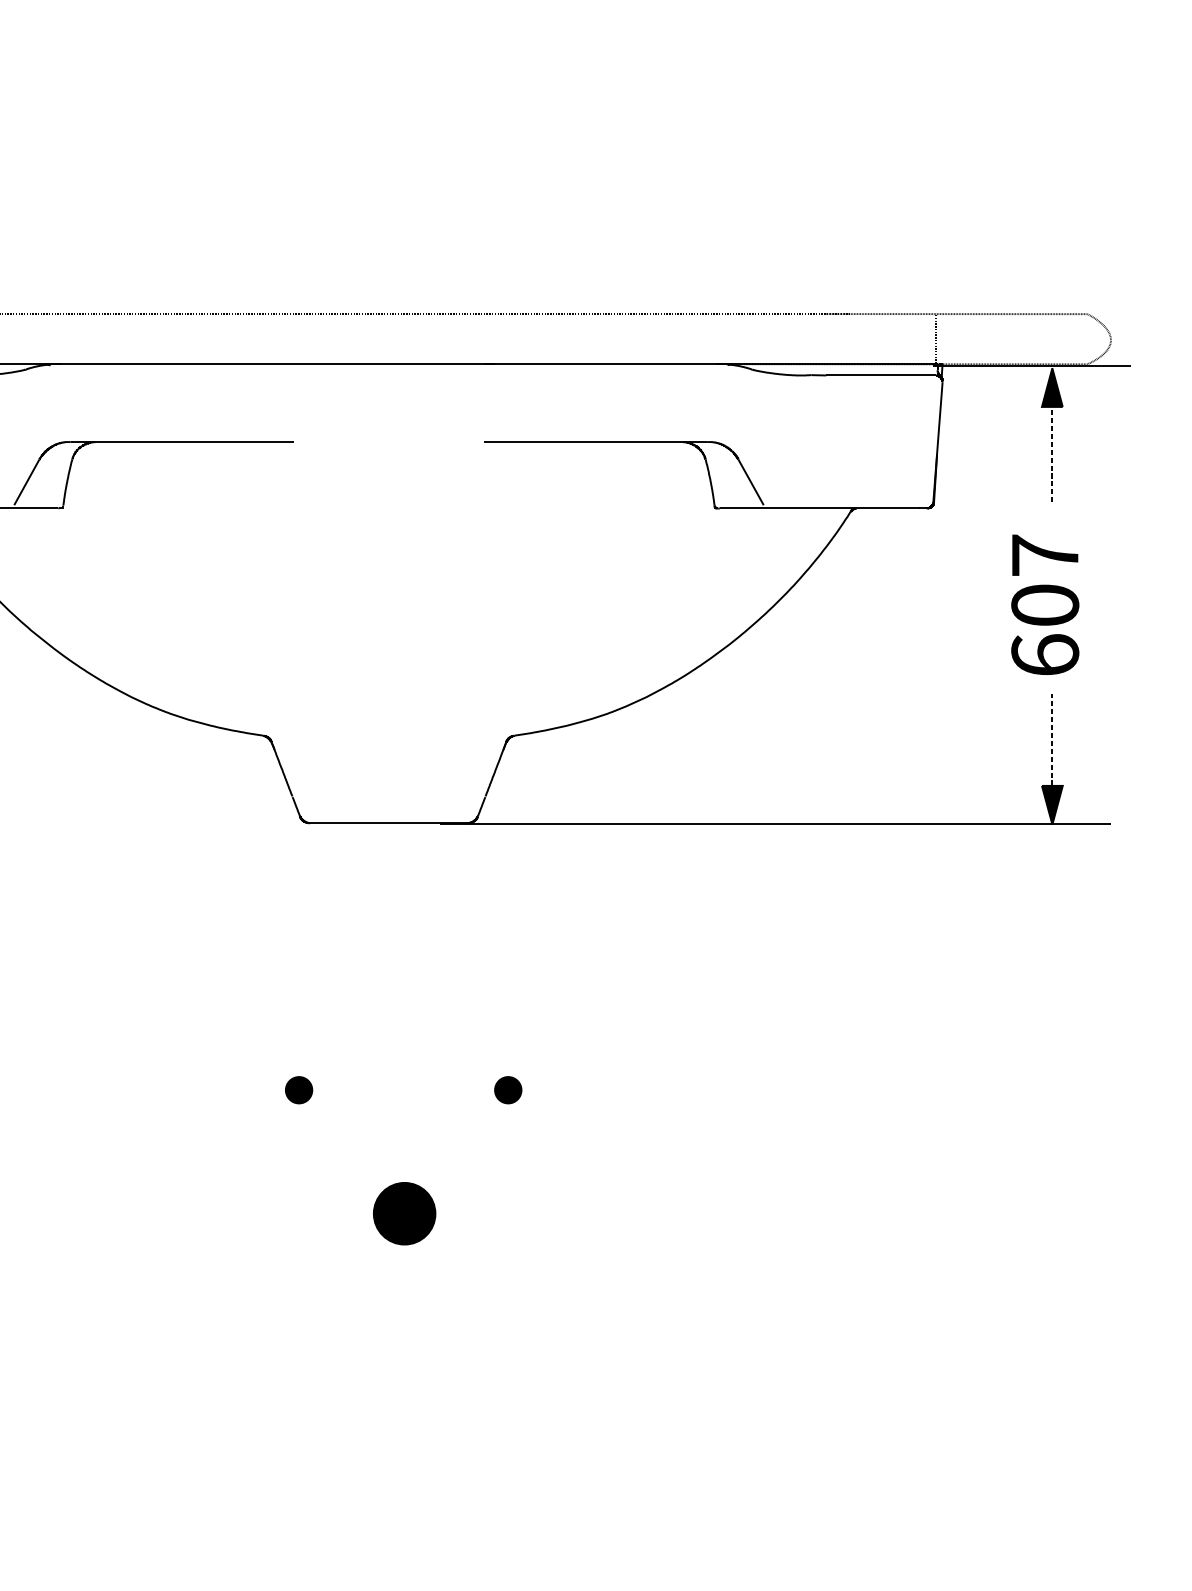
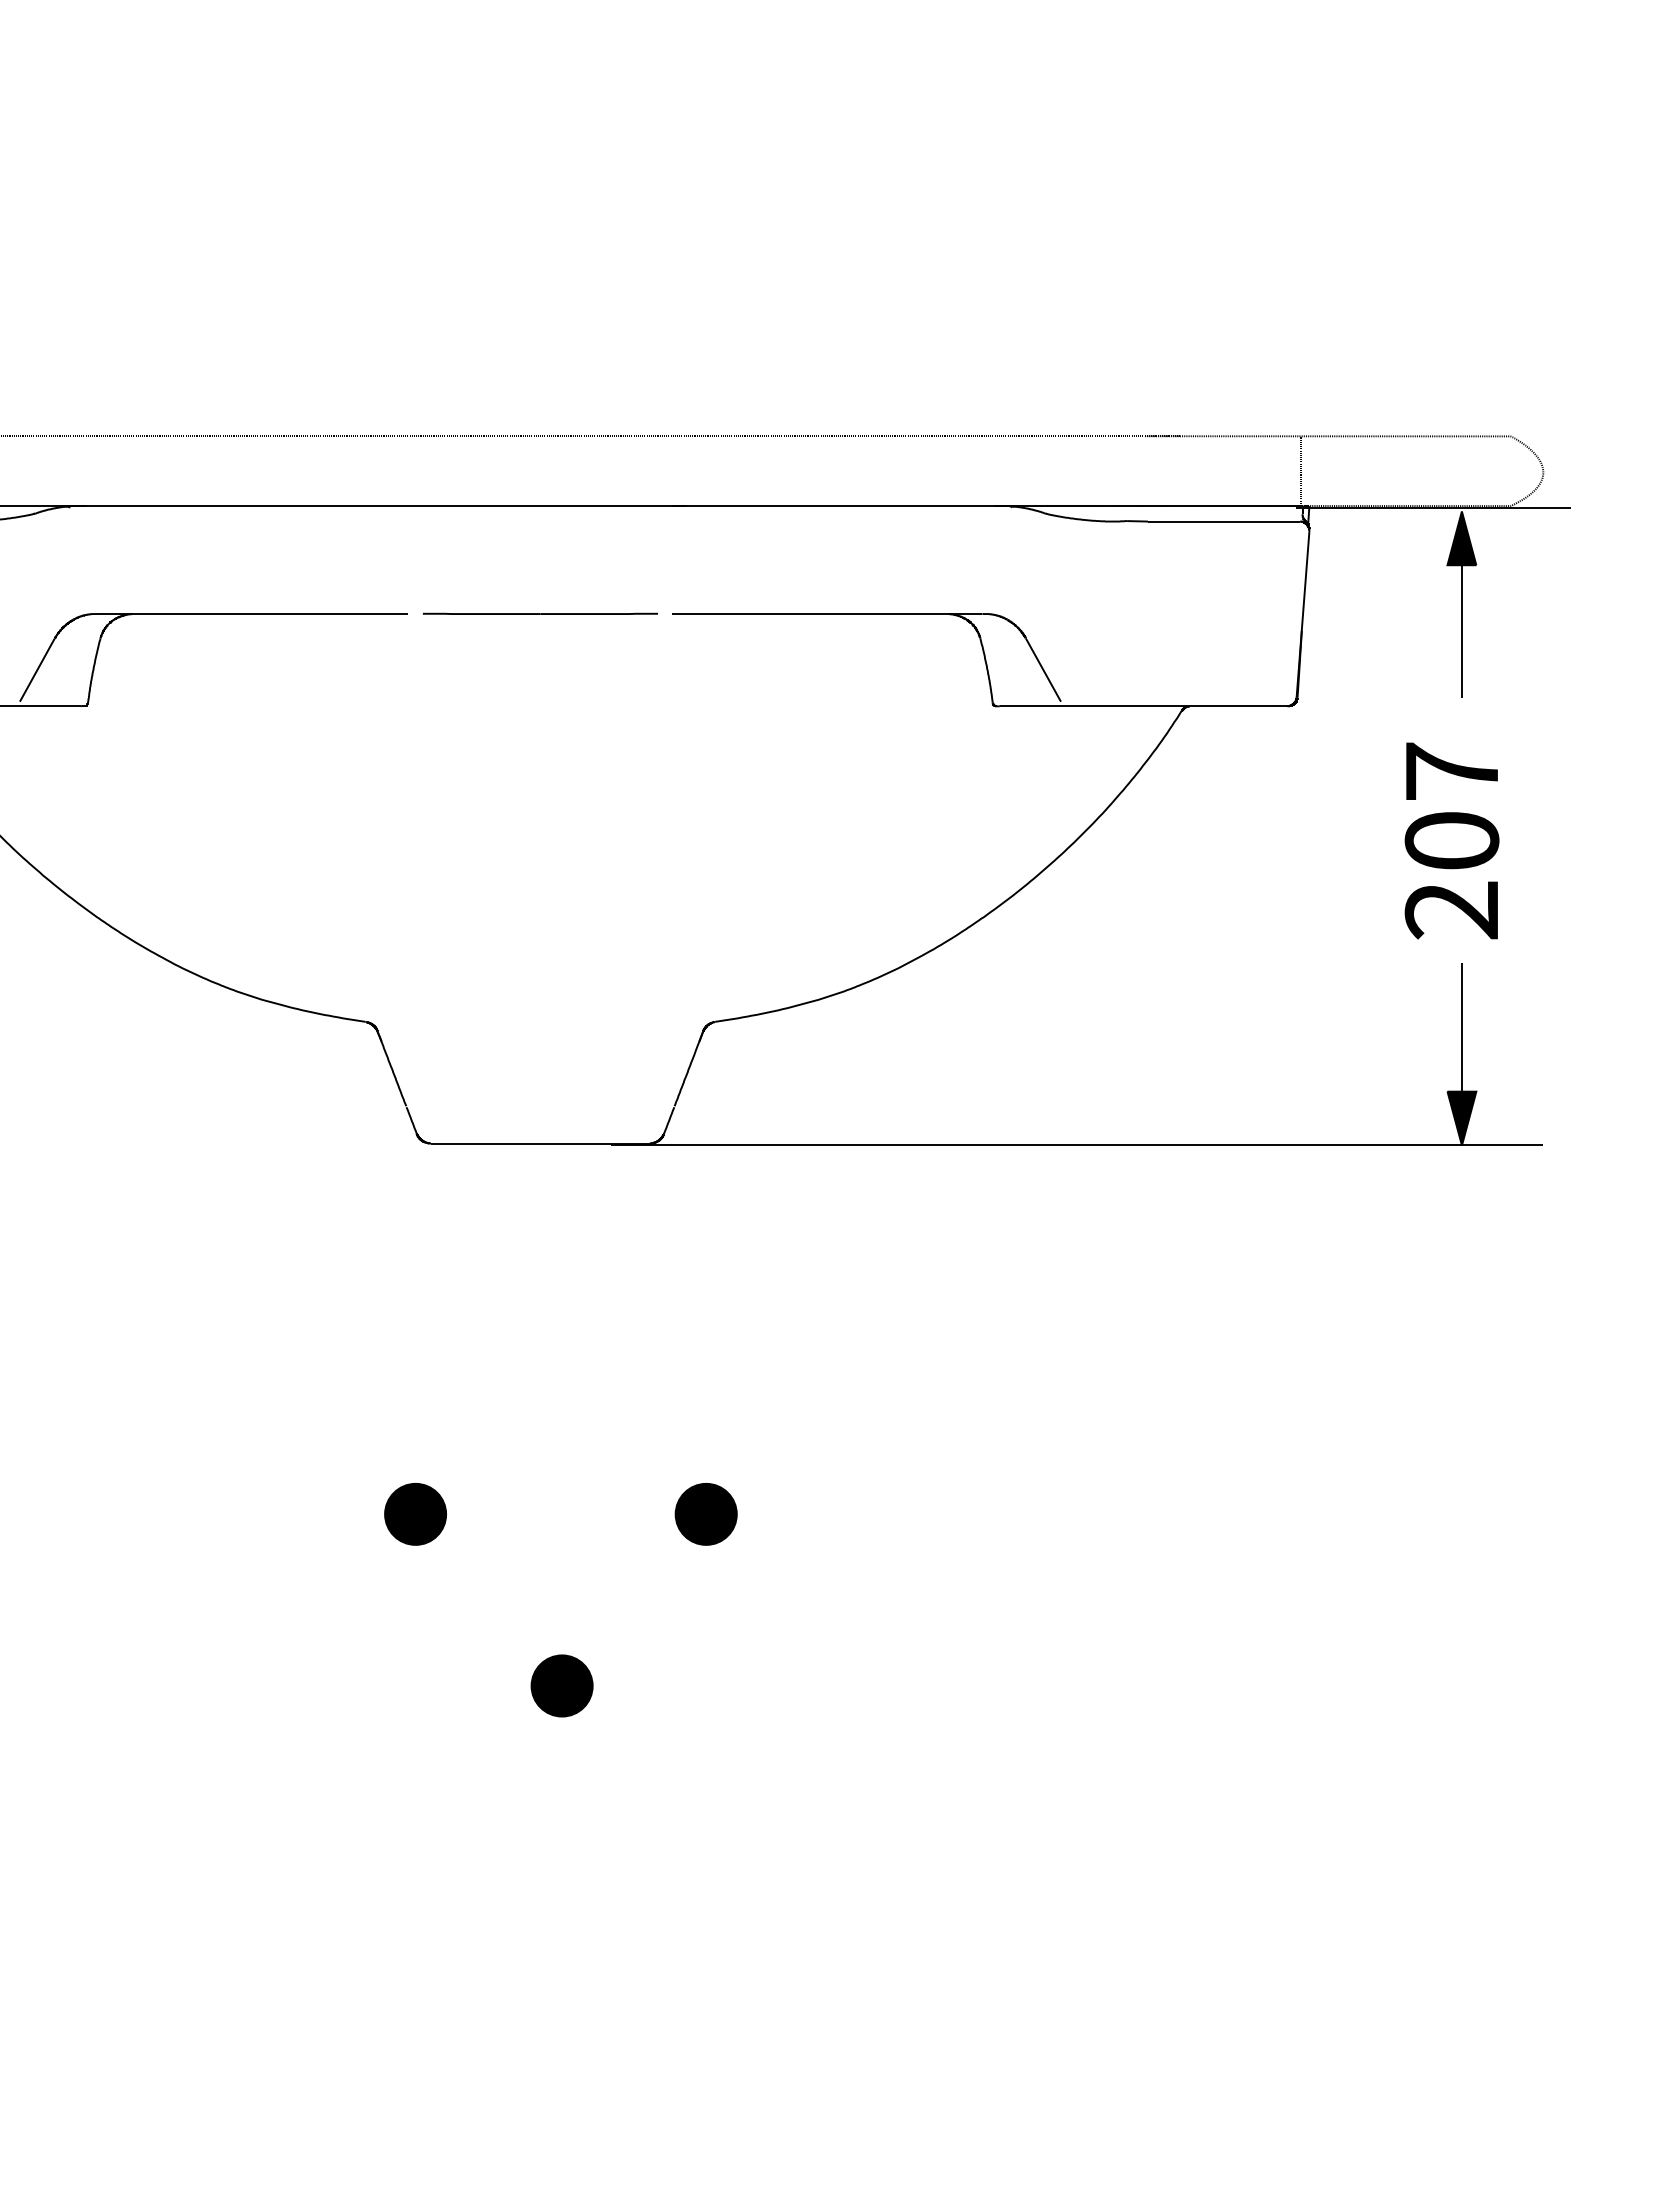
line: (389, 441) -> (540, 613), added
line: (1052, 452) -> (1461, 628), dashed -> solid
text: (1044, 654) -> (1451, 909), 607 -> 207
line: (1052, 743) -> (1461, 1032), dashed -> solid
part: (299, 1090) -> (415, 1514), size x1.67
part: (507, 1090) -> (705, 1514), size x1.67
part: (404, 1213) -> (561, 1685), size x0.71

